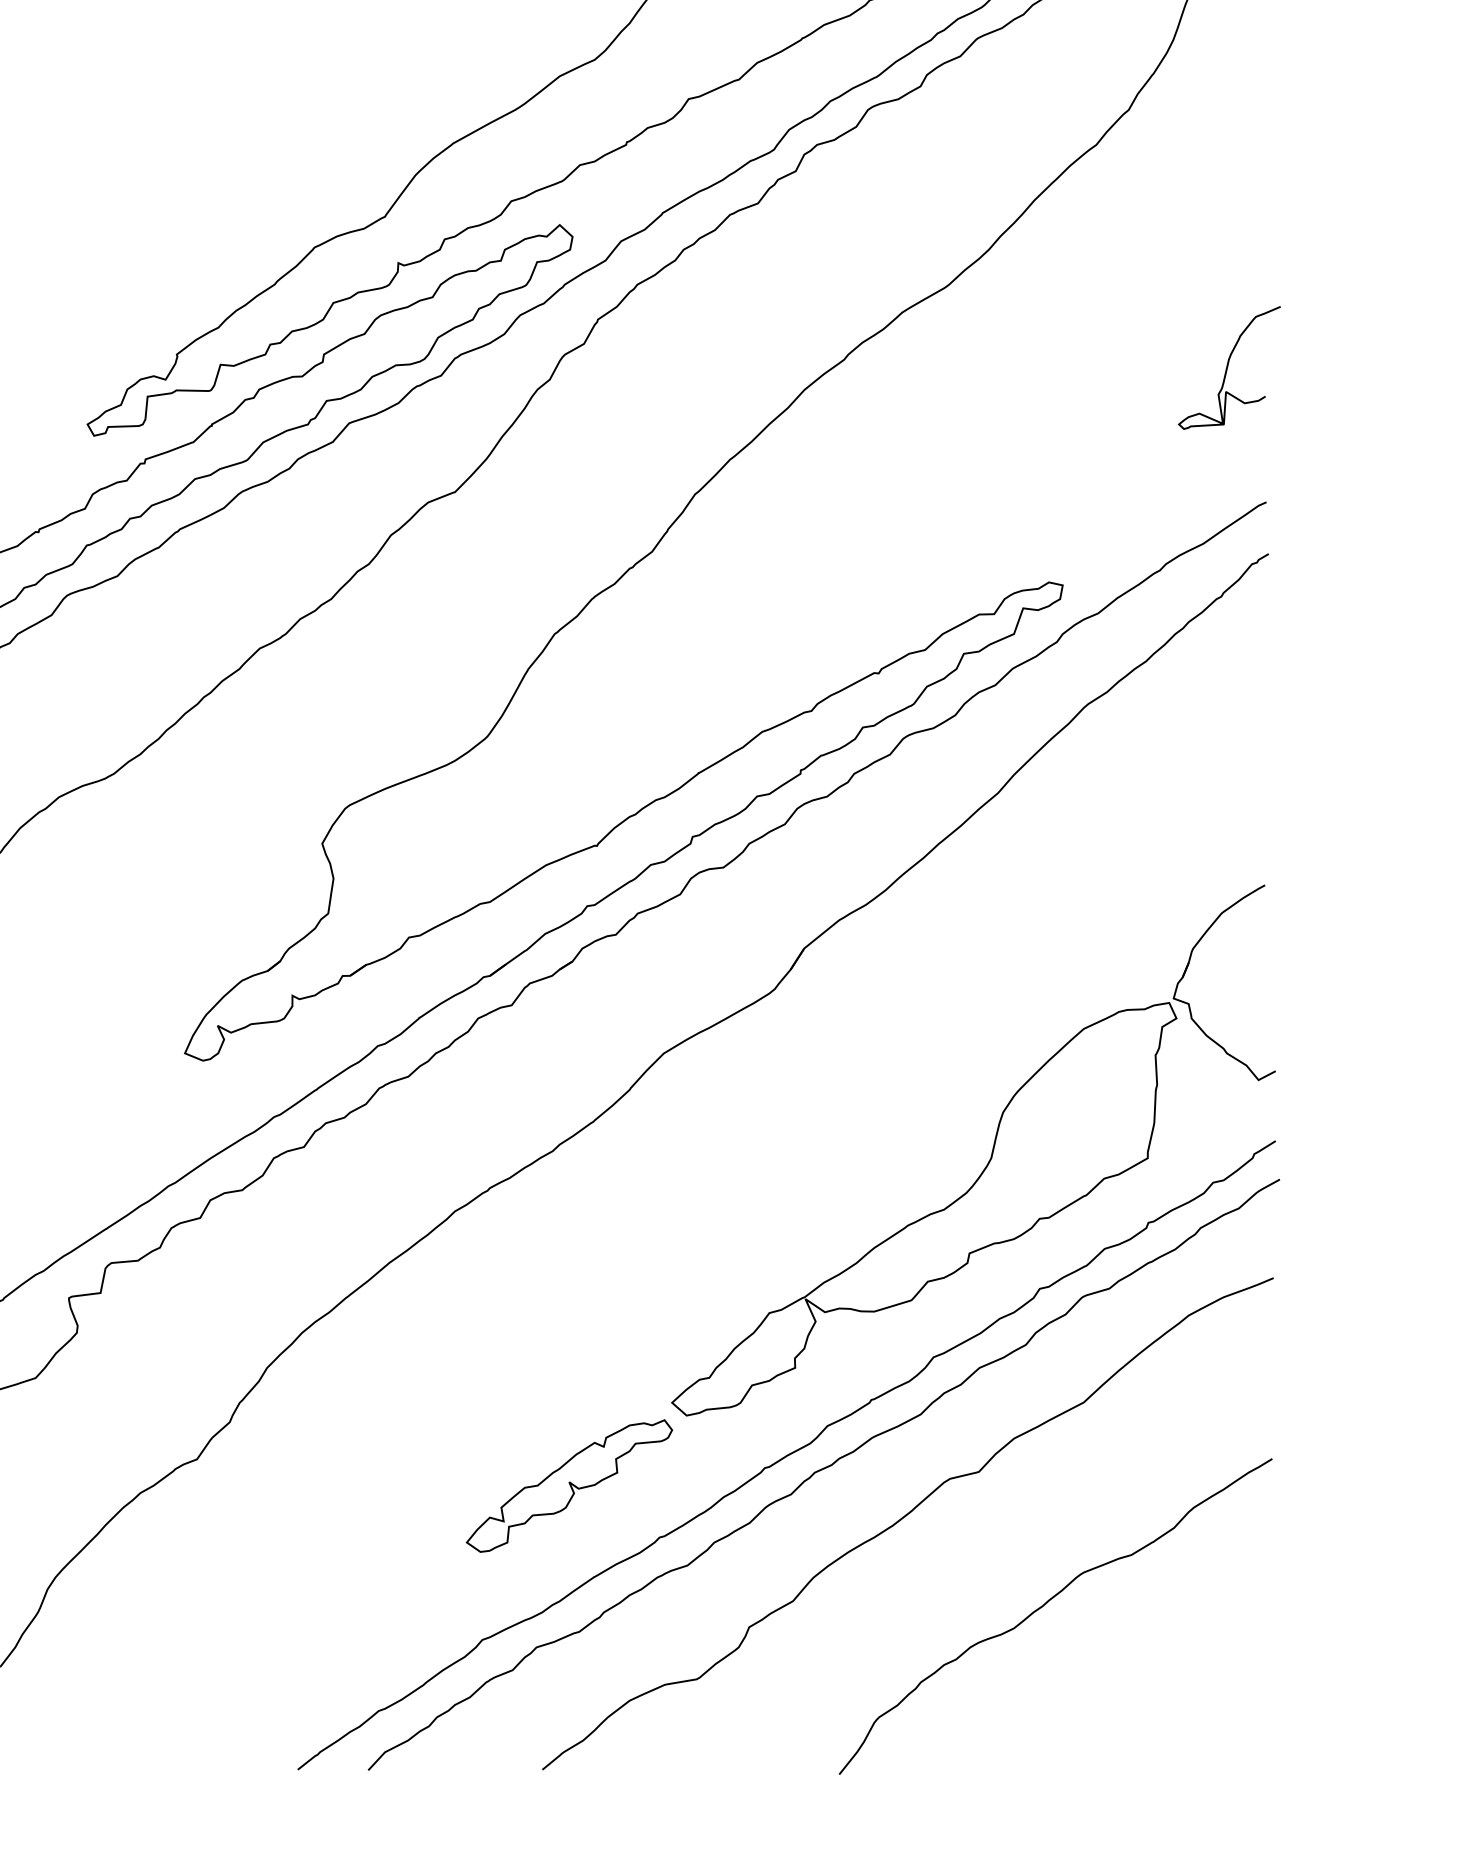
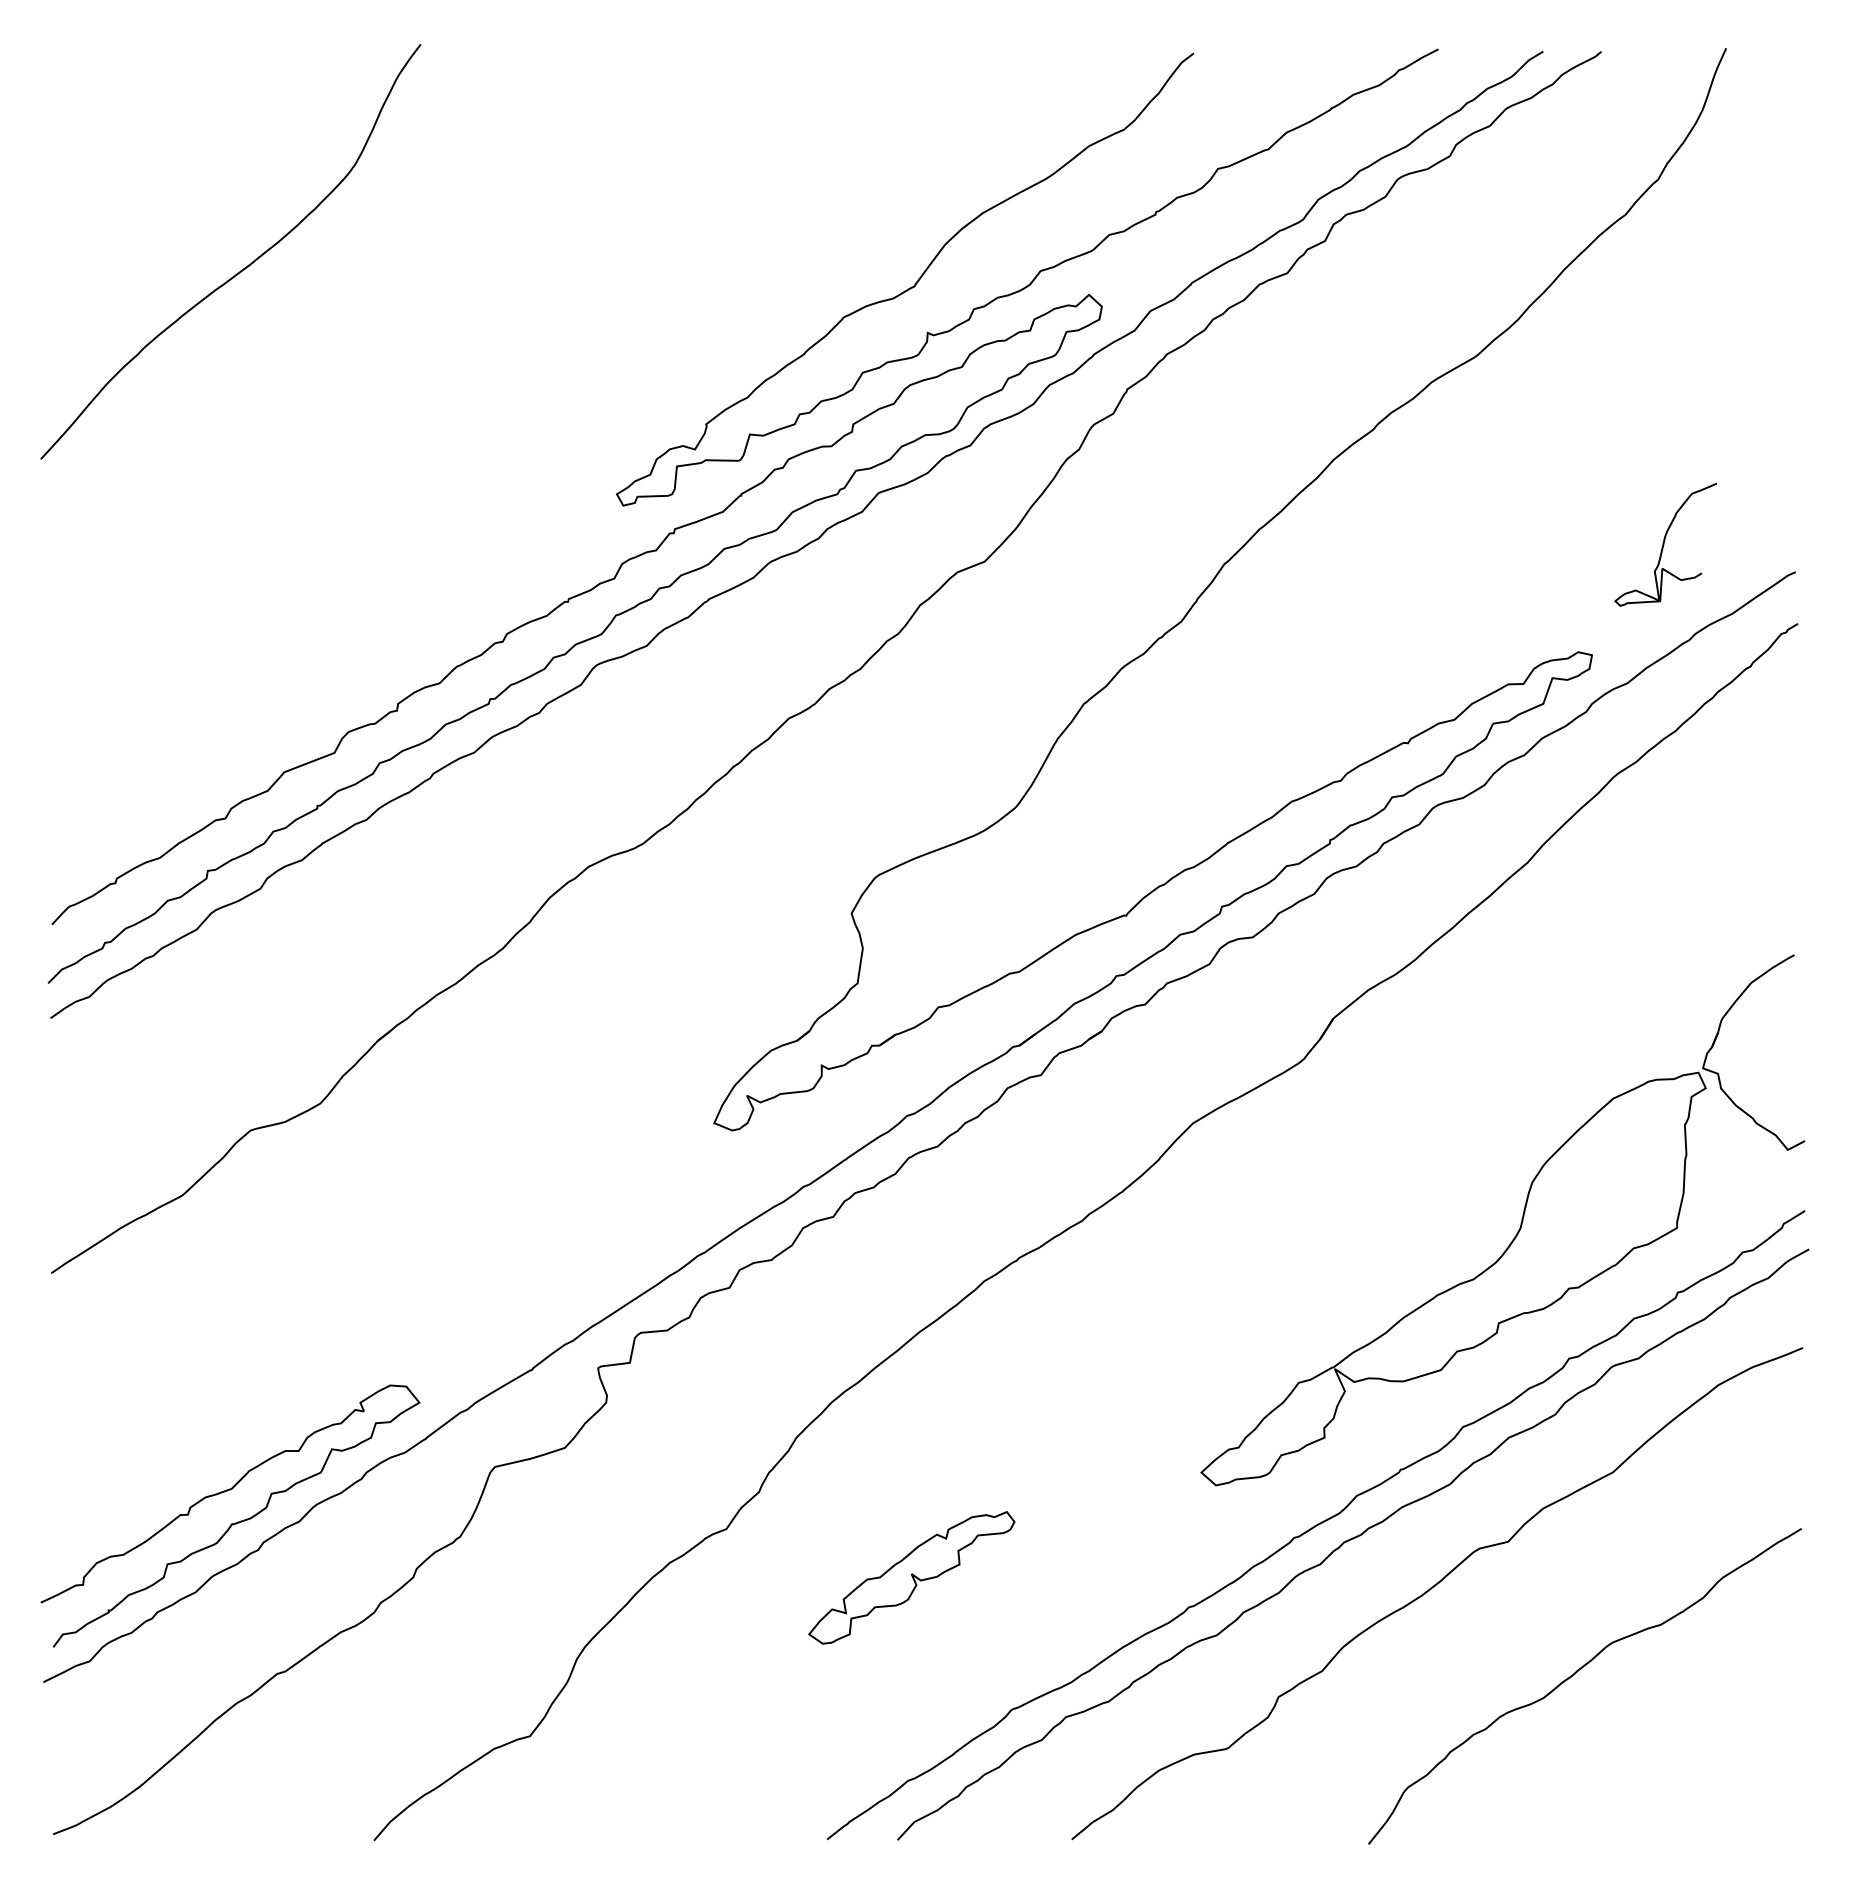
curve: (1228, 367) -> (1664, 544), moved
part: (569, 1485) -> (911, 1577), moved

